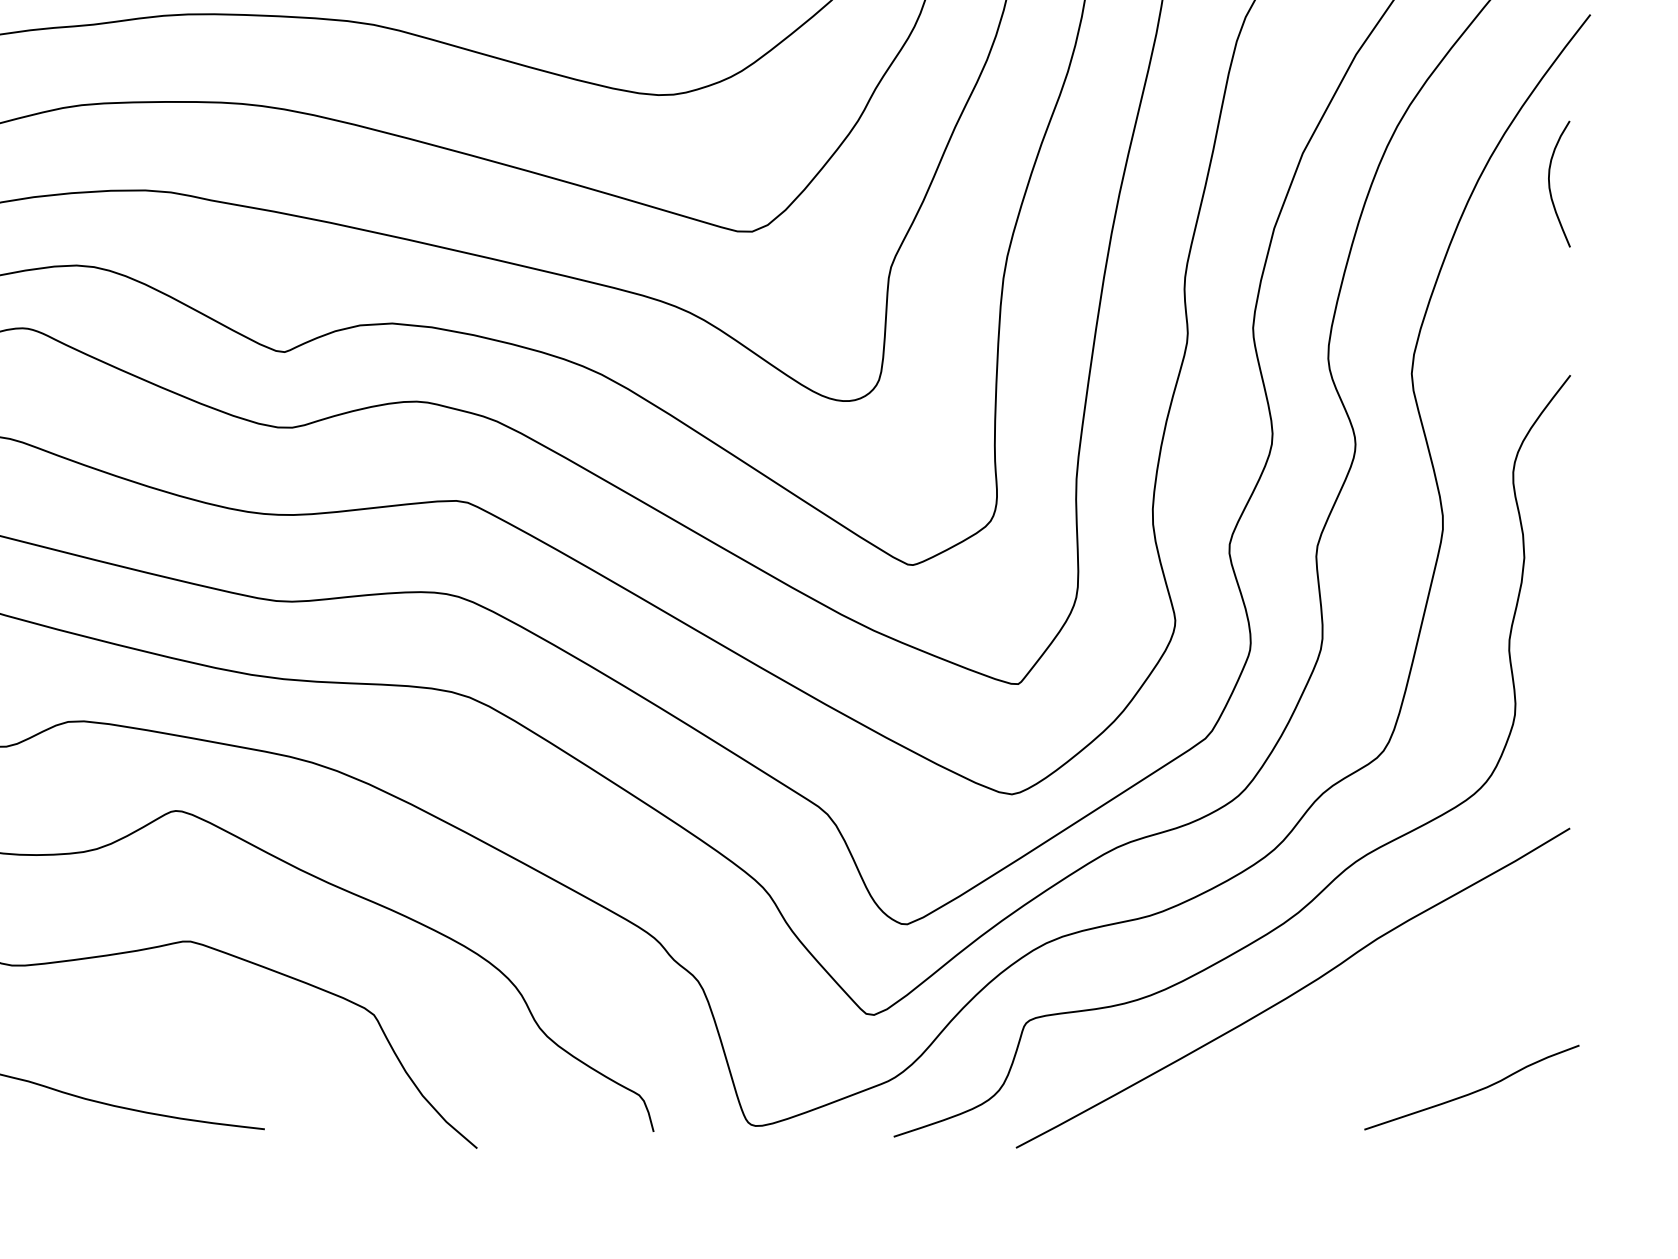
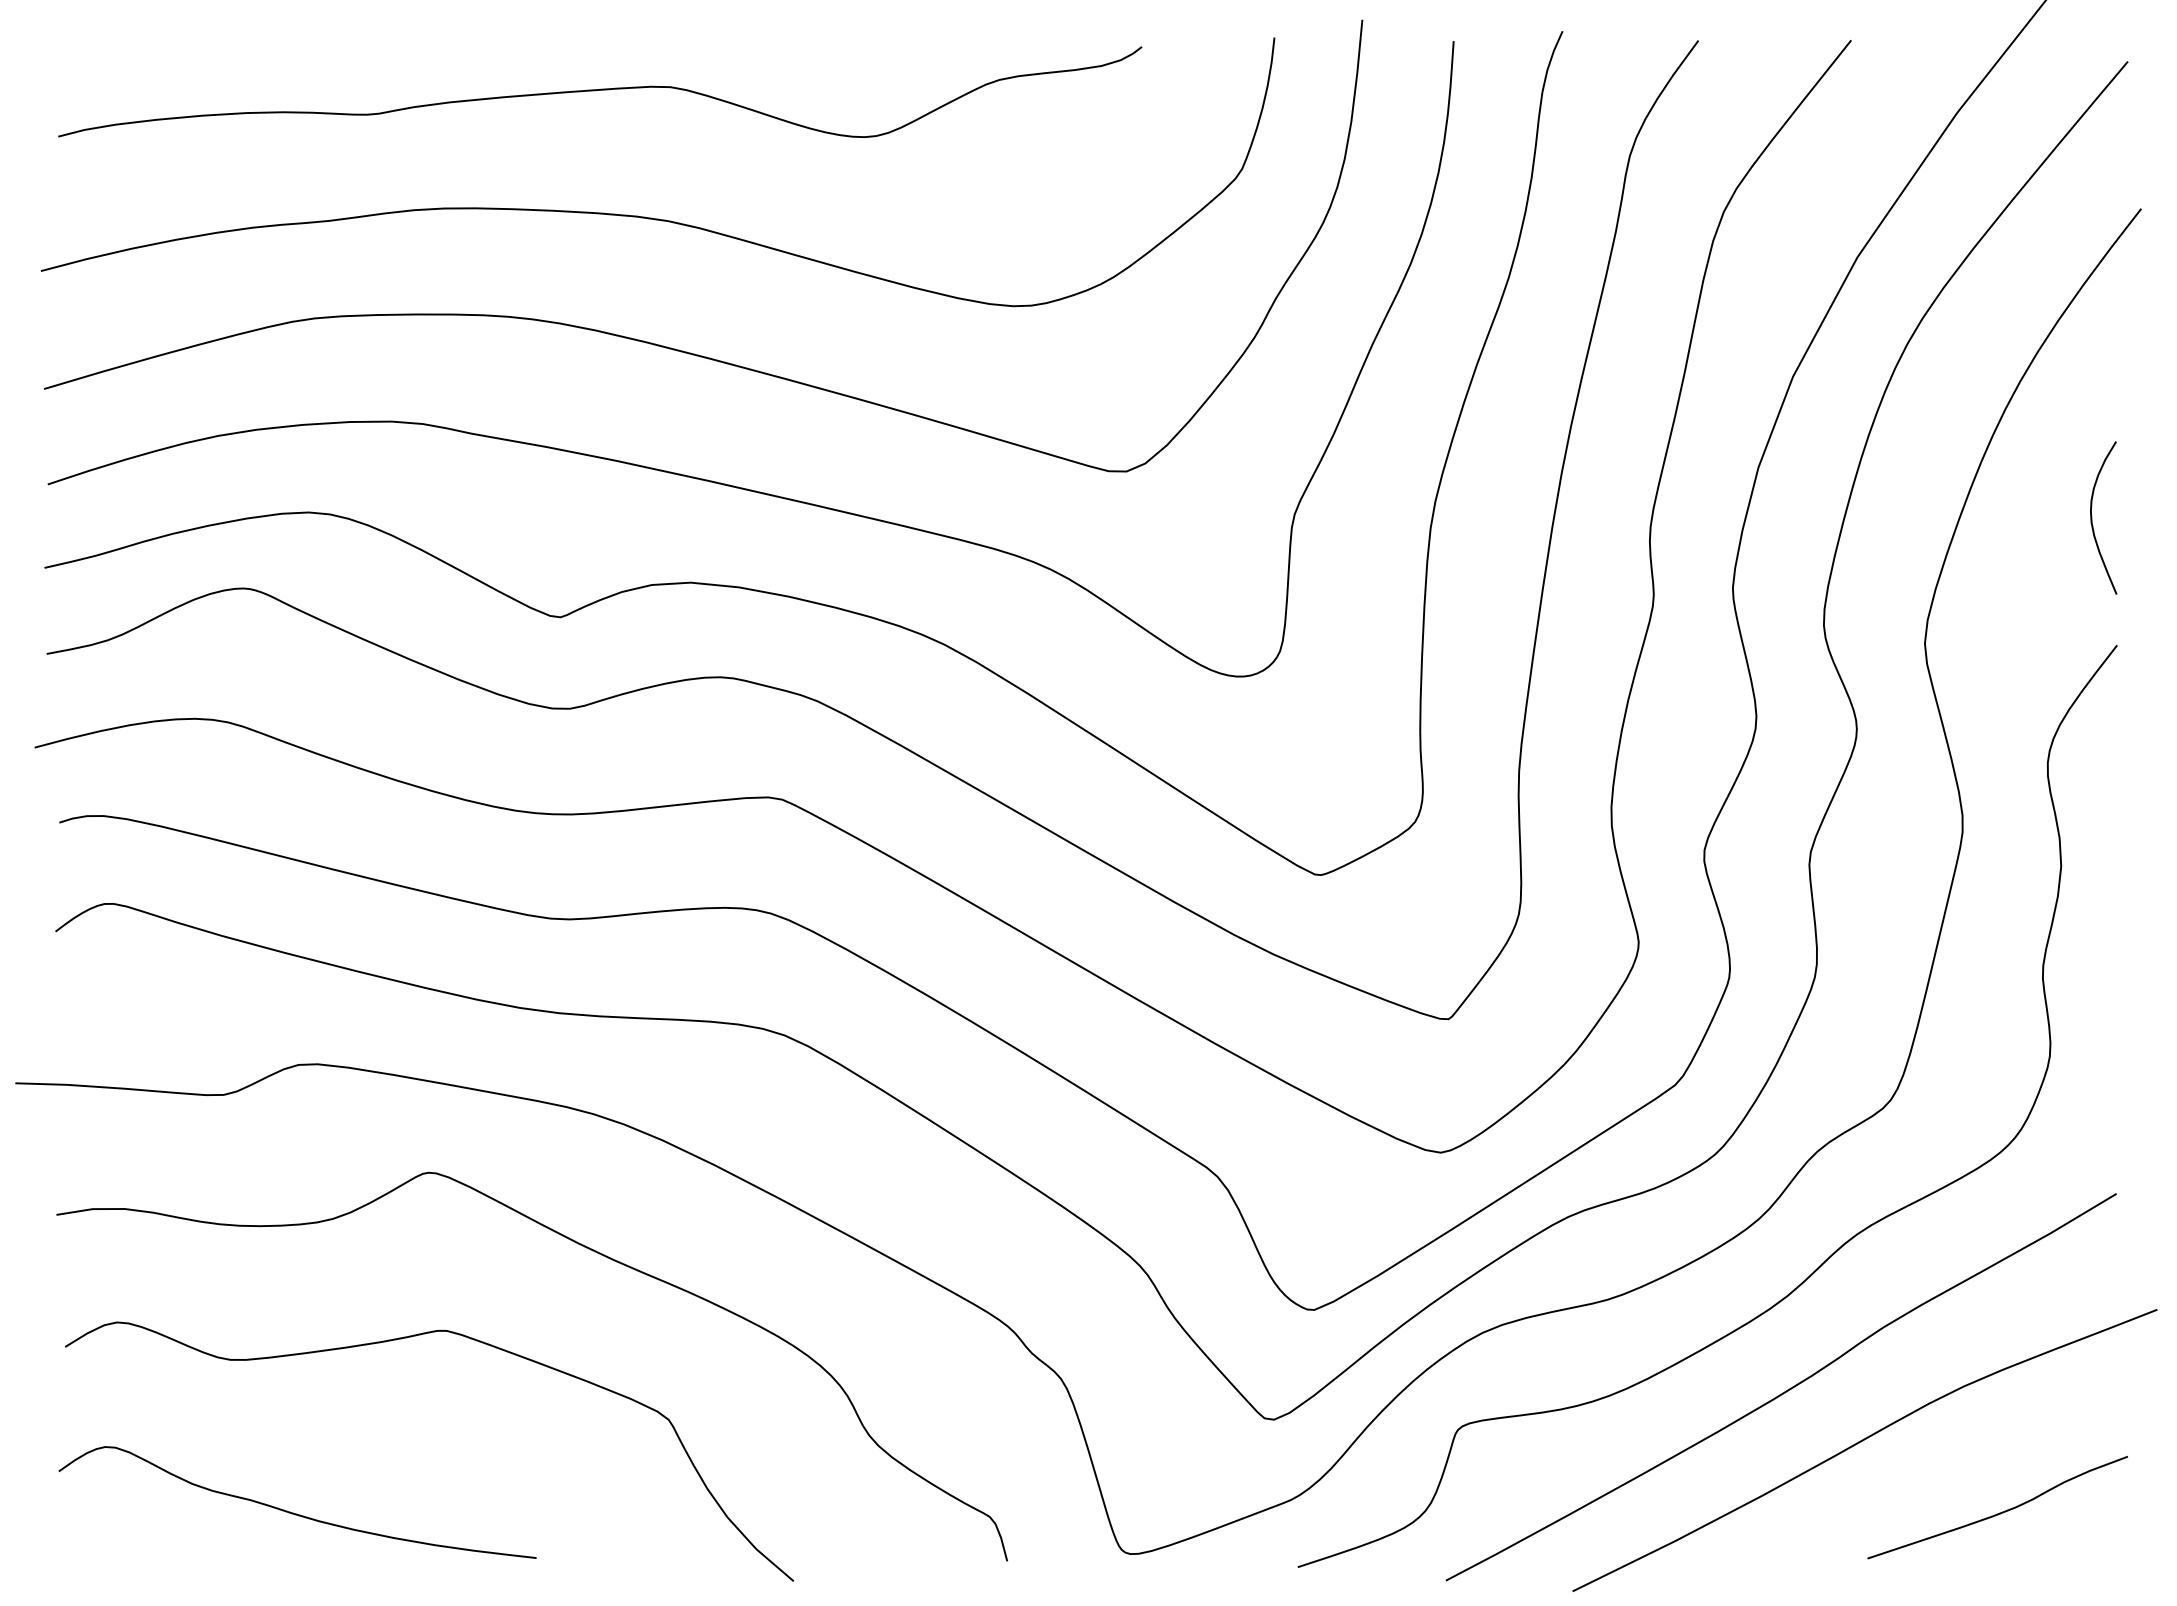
curve: (1550, 183) -> (2092, 517), moved
curve: (1359, 1033) -> (1861, 1442), added

